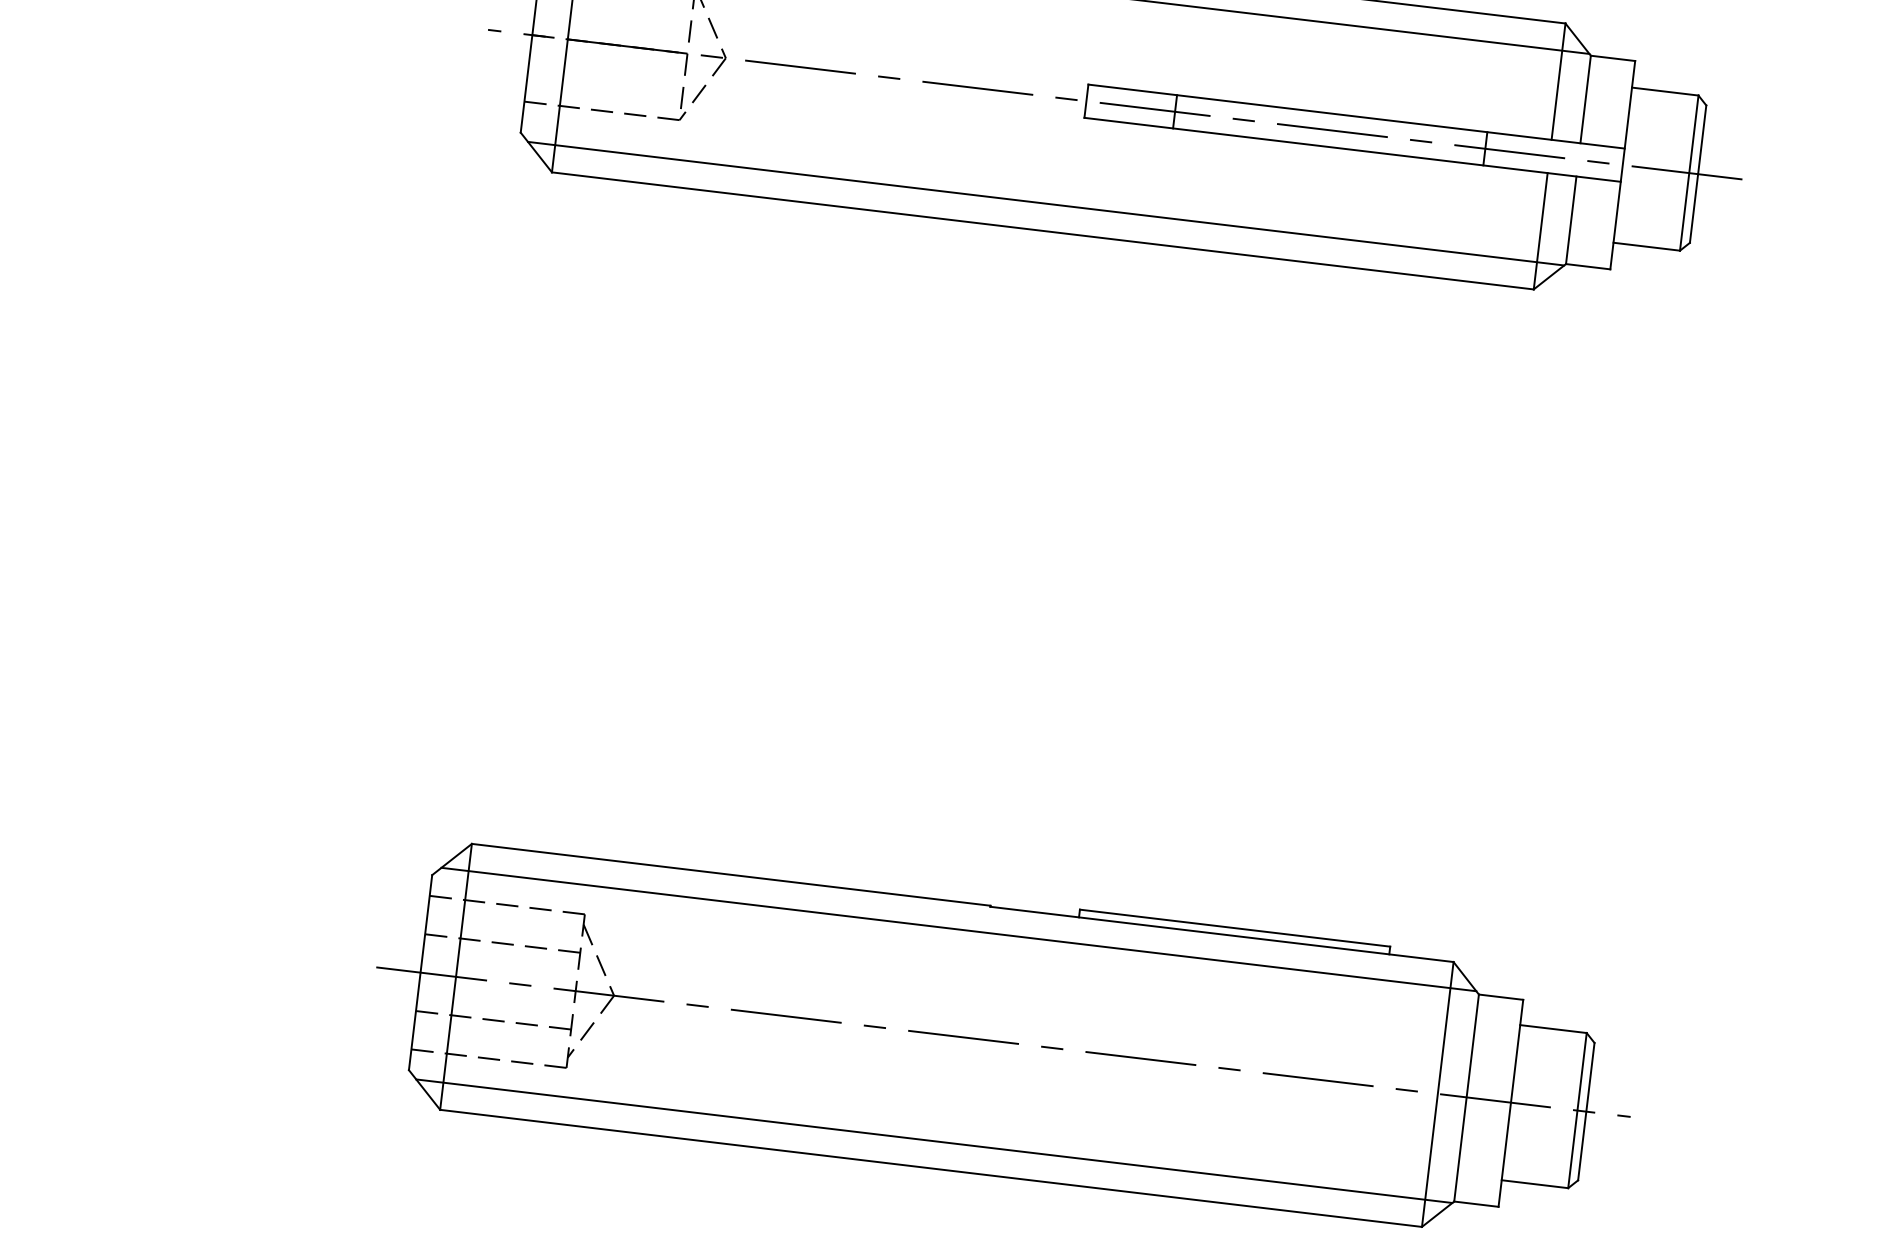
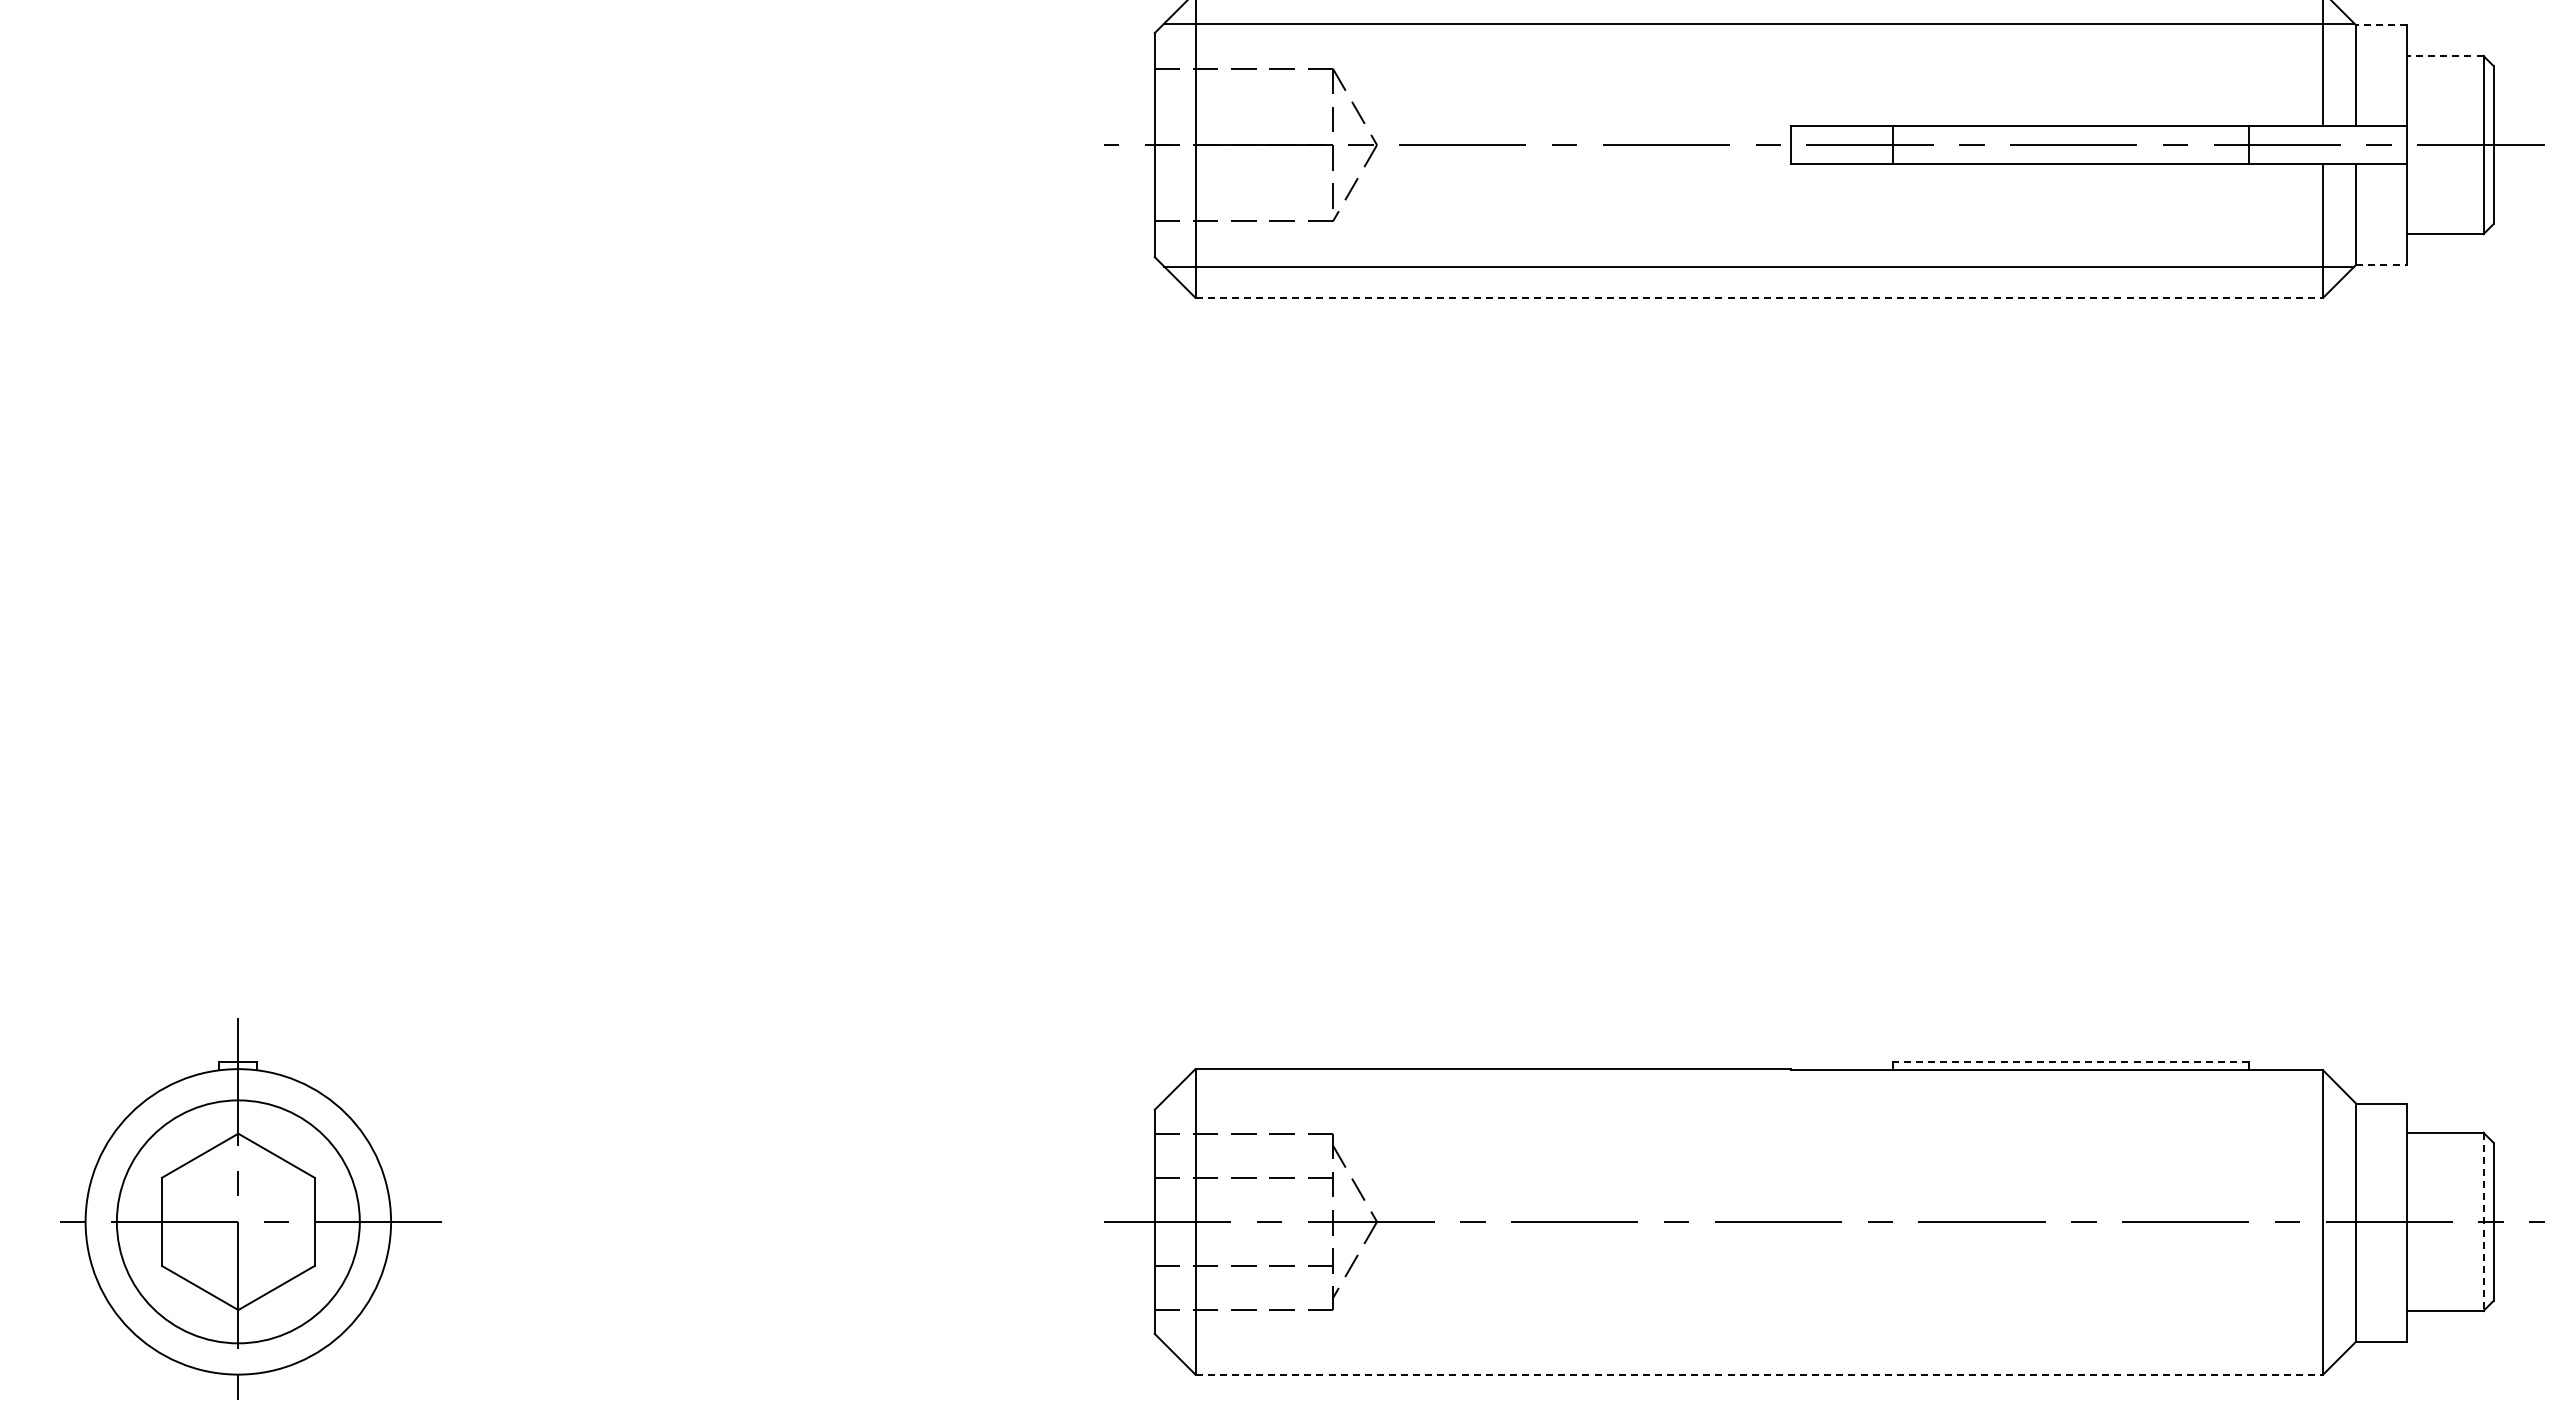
line: (1612, 58) -> (2381, 25), solid -> dashed
line: (1664, 91) -> (2444, 56), solid -> dashed
line: (1043, 230) -> (1759, 297), solid -> dashed
line: (1588, 266) -> (2382, 264), solid -> dashed
line: (1234, 928) -> (2070, 1061), solid -> dashed
line: (958, 929) -> (1758, 1100), removed
line: (1577, 1111) -> (2483, 1222), solid -> dashed
line: (934, 1141) -> (1759, 1343), removed
line: (931, 1168) -> (1759, 1374), solid -> dashed

